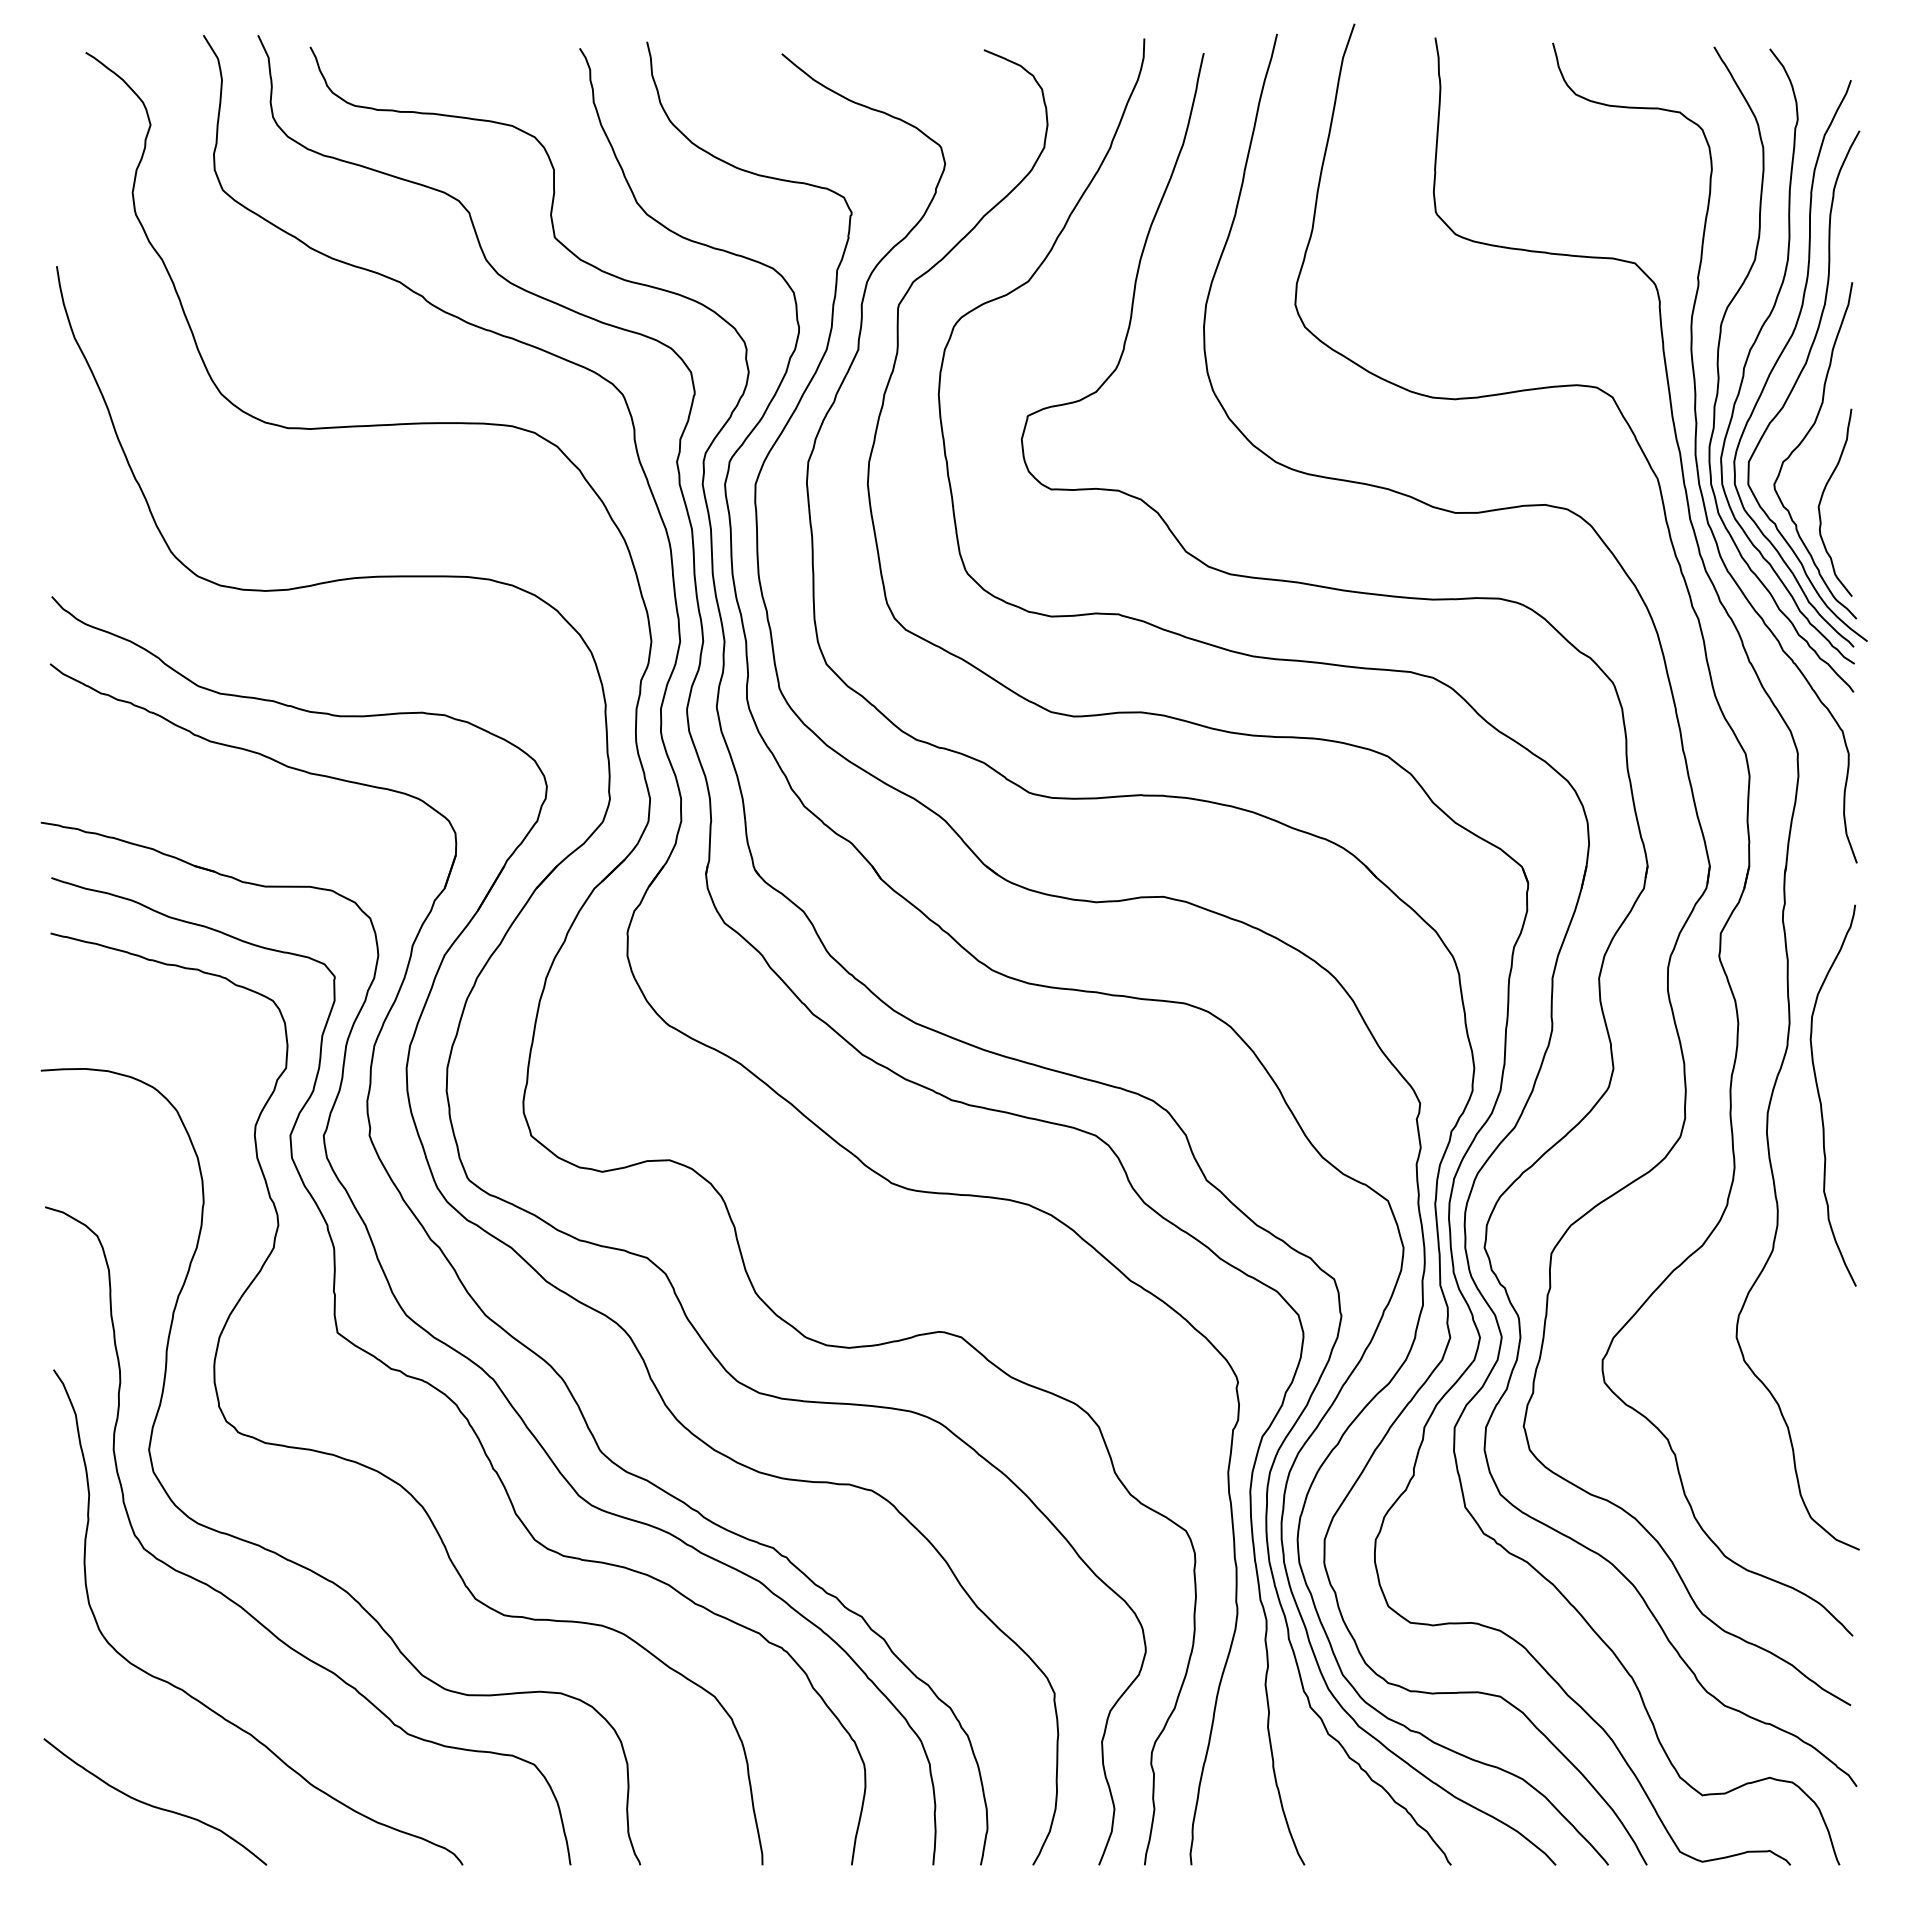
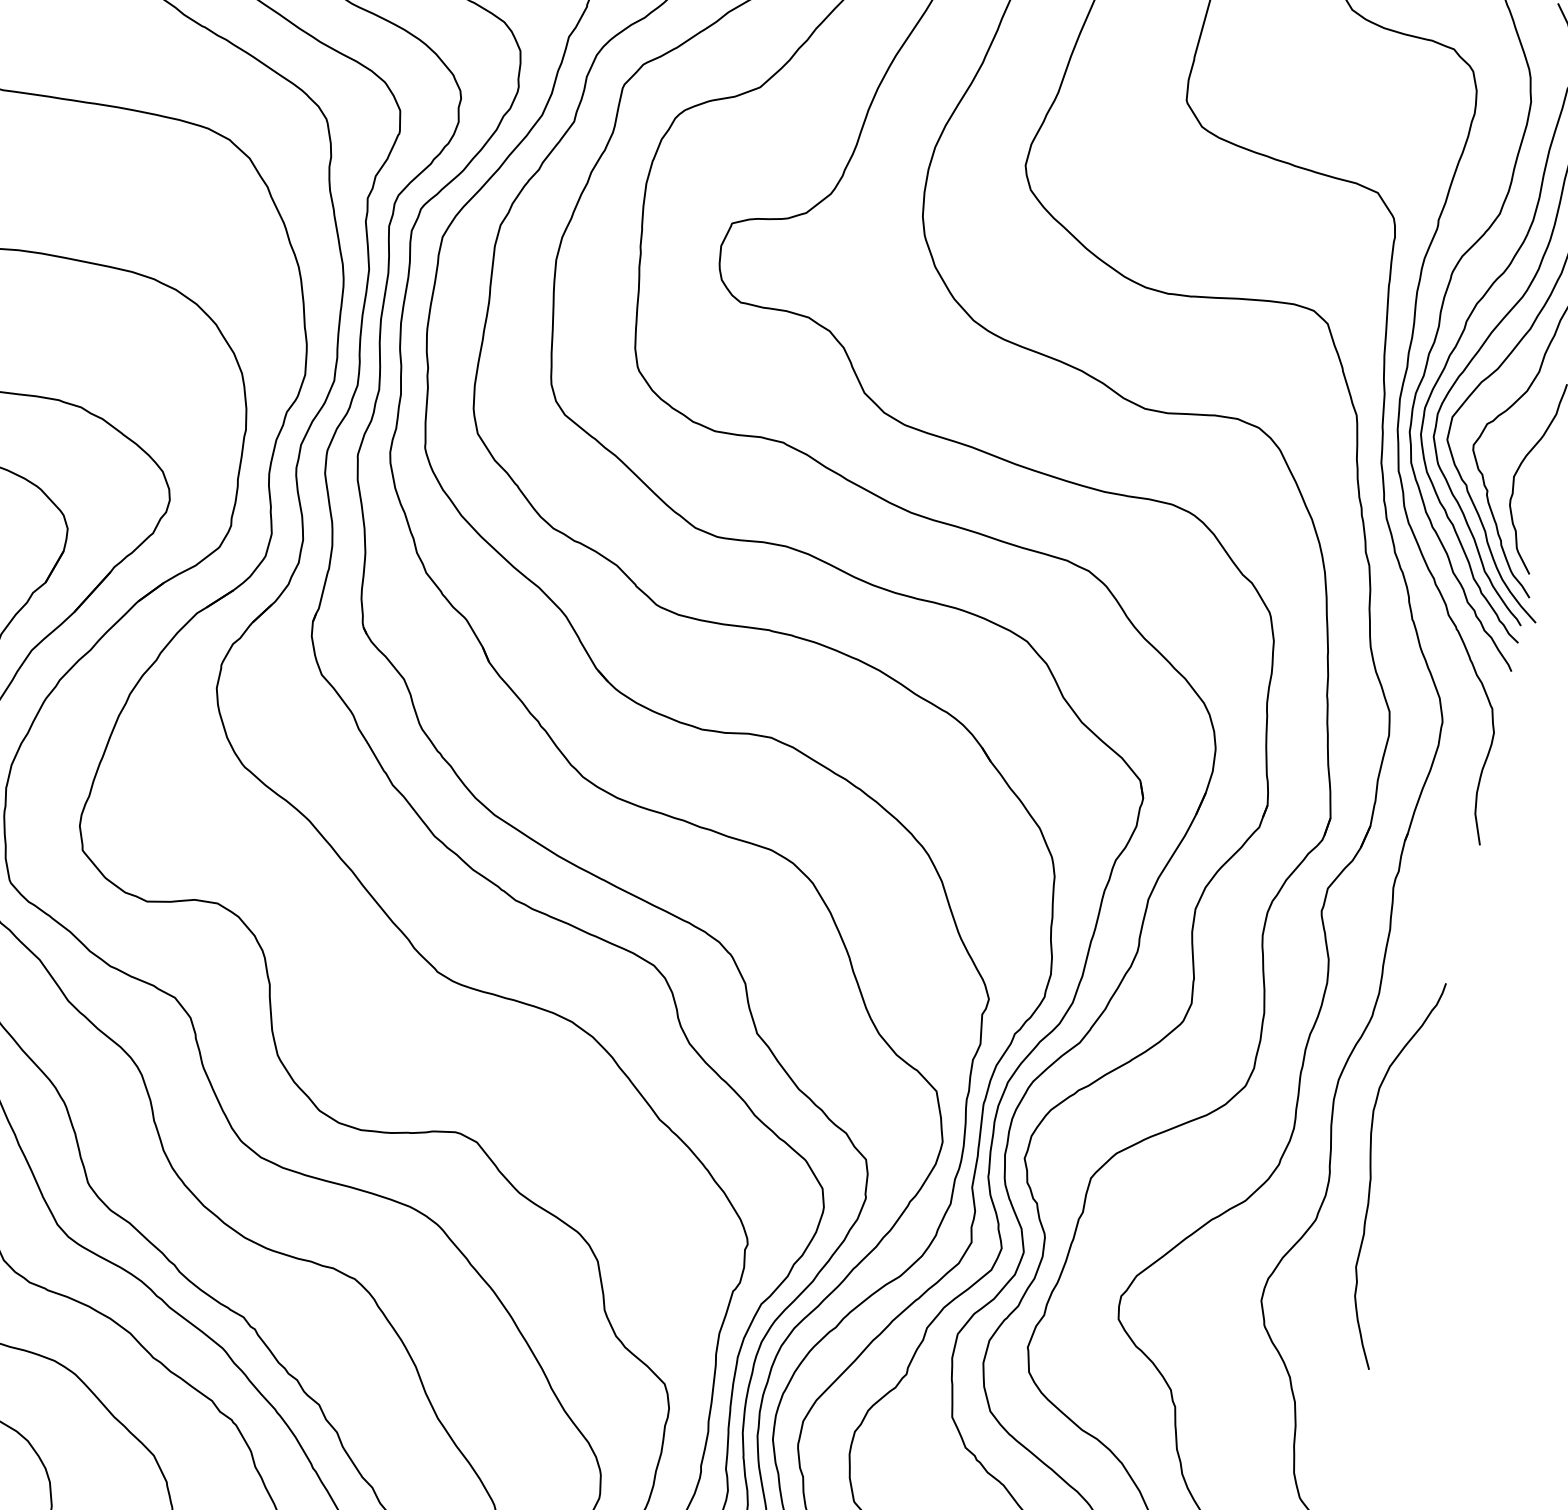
curve: (1820, 1096) -> (1371, 1170), moved

